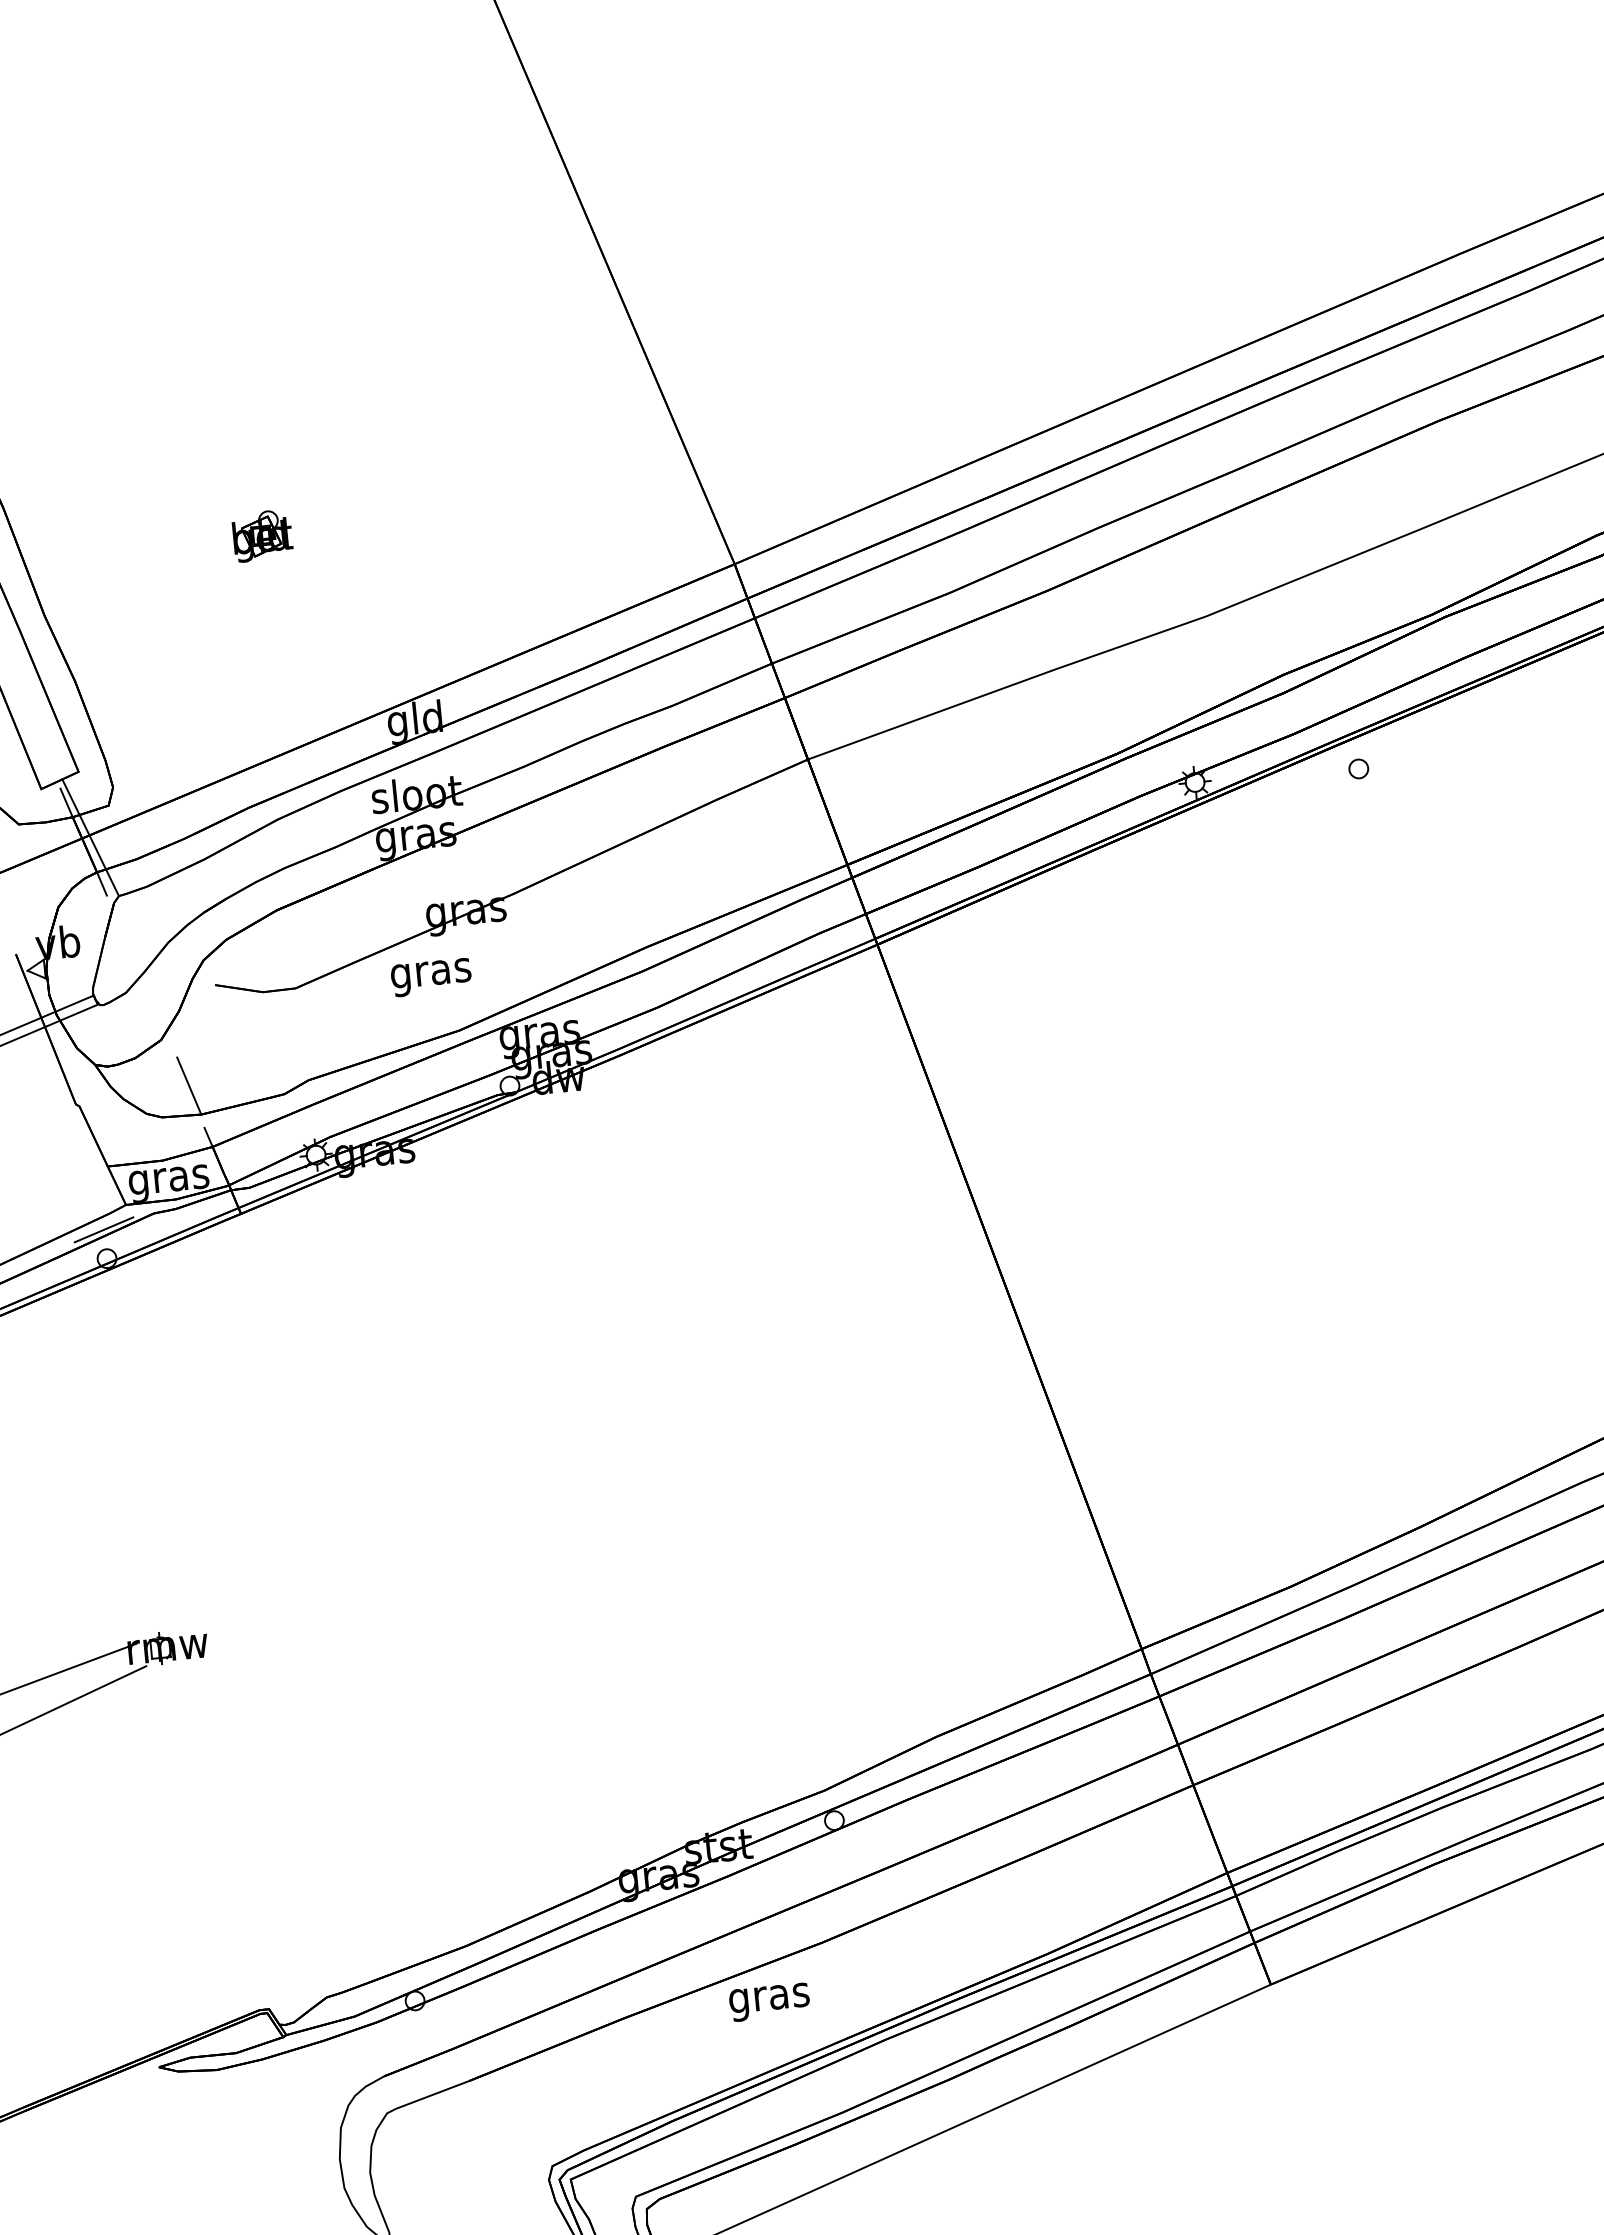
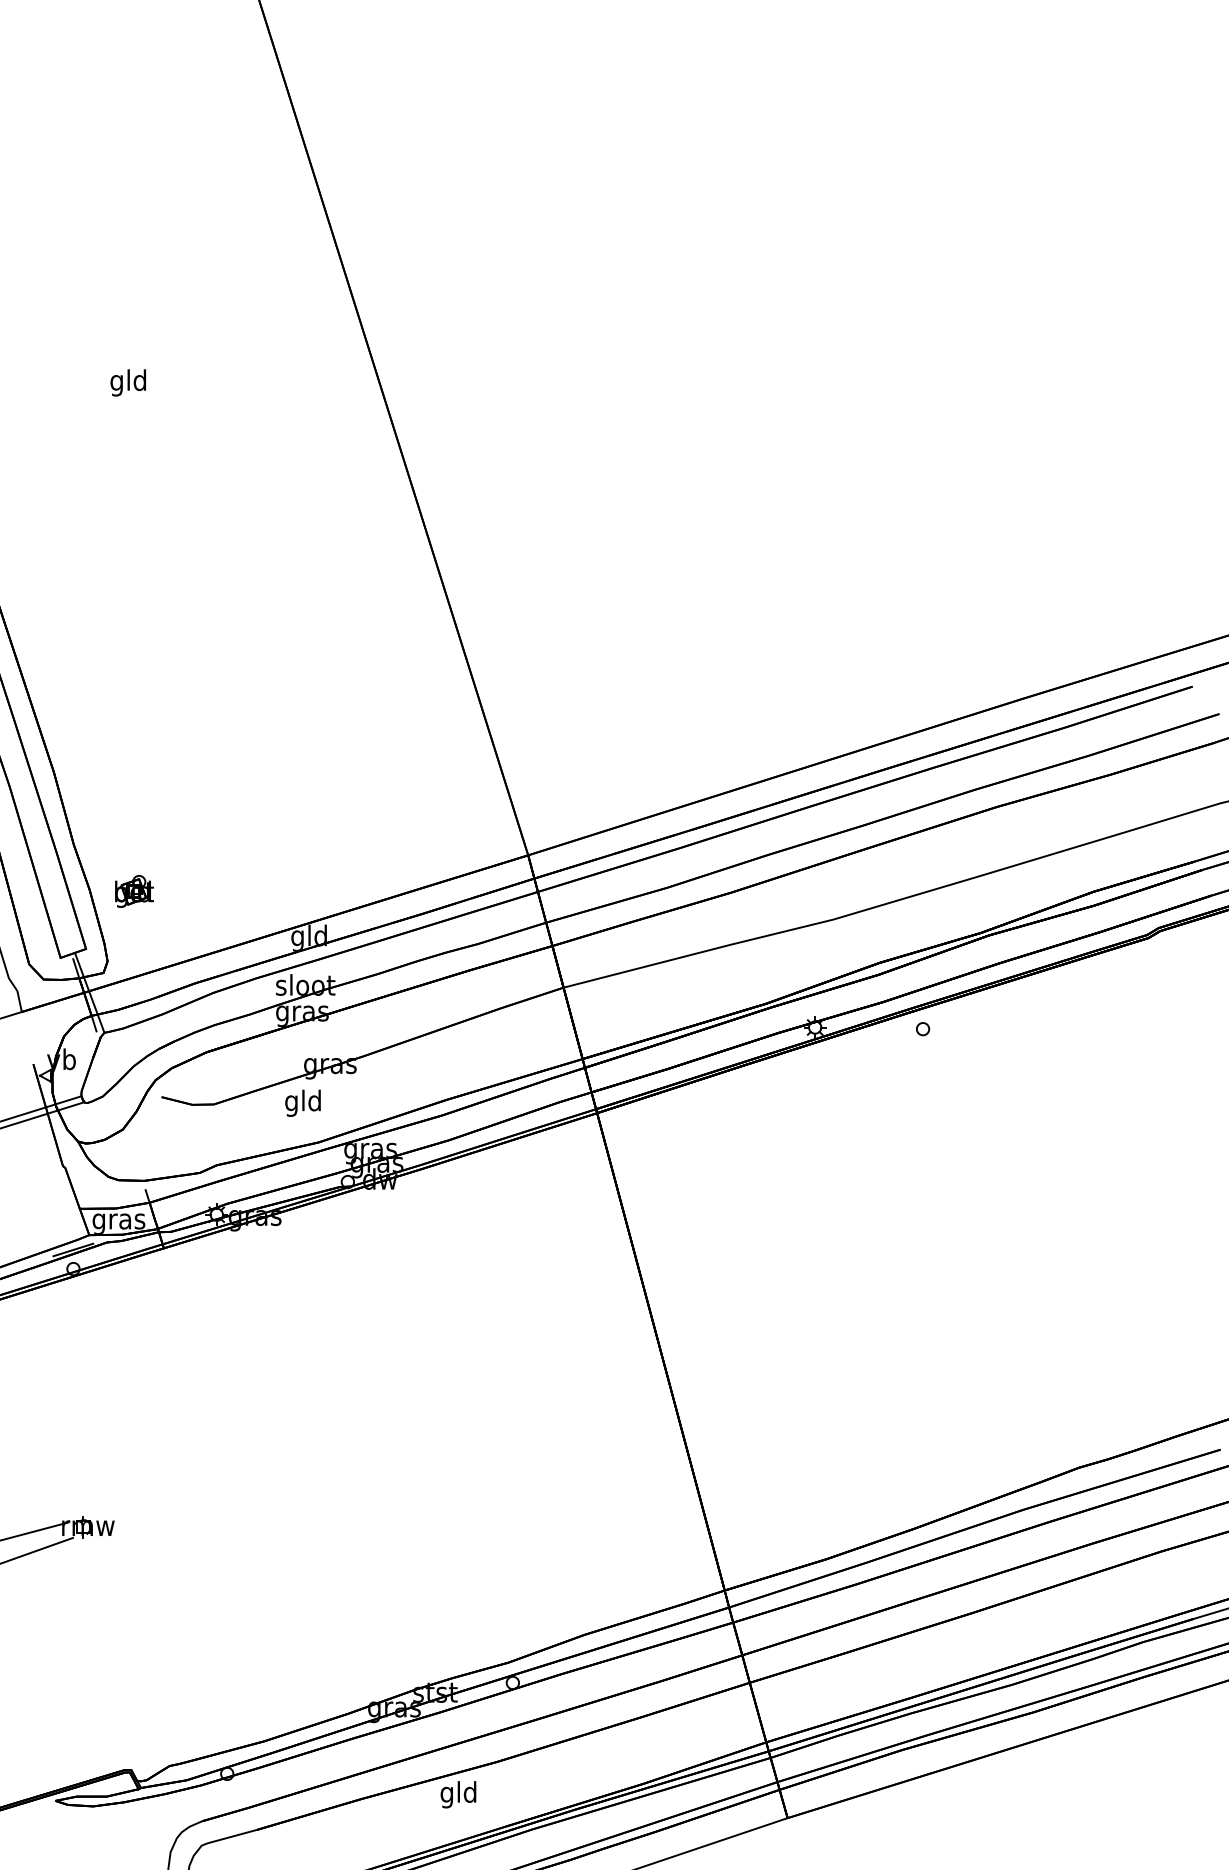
part: (262, 535) -> (134, 891), moved
text: (430, 972) -> (303, 1102), gras -> gld
line: (189, 1084) -> (138, 1160), removed
text: (768, 1997) -> (458, 1794), gras -> gld

